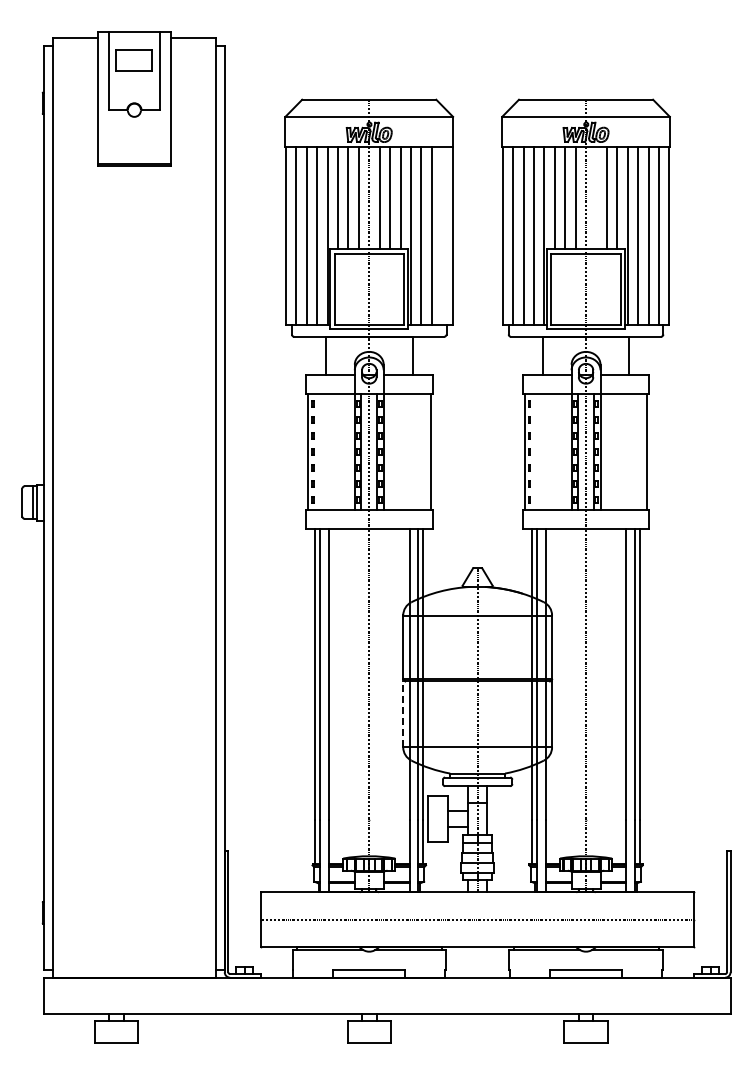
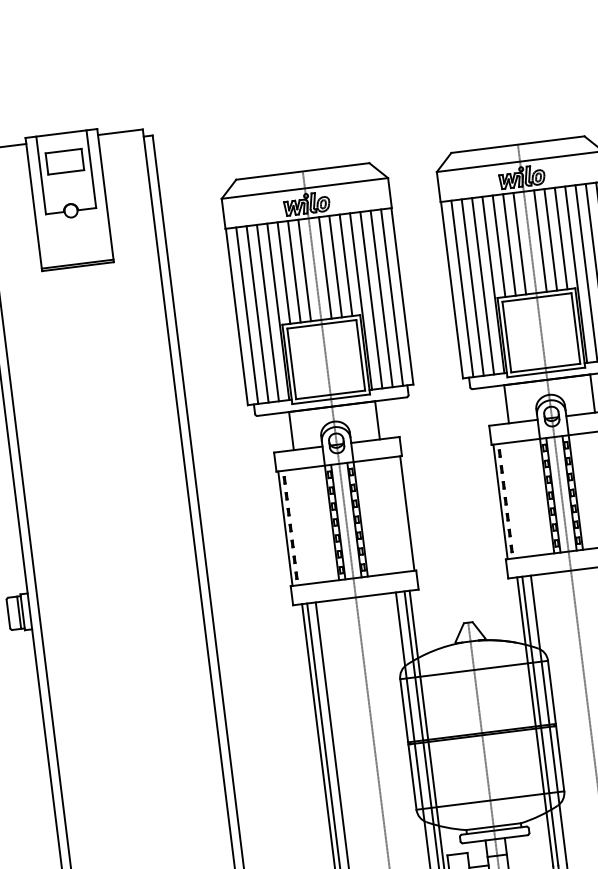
line: (596, 198) -> (540, 241), added
line: (442, 235) -> (392, 297), added
line: (403, 714) -> (412, 777), dashed -> solid

